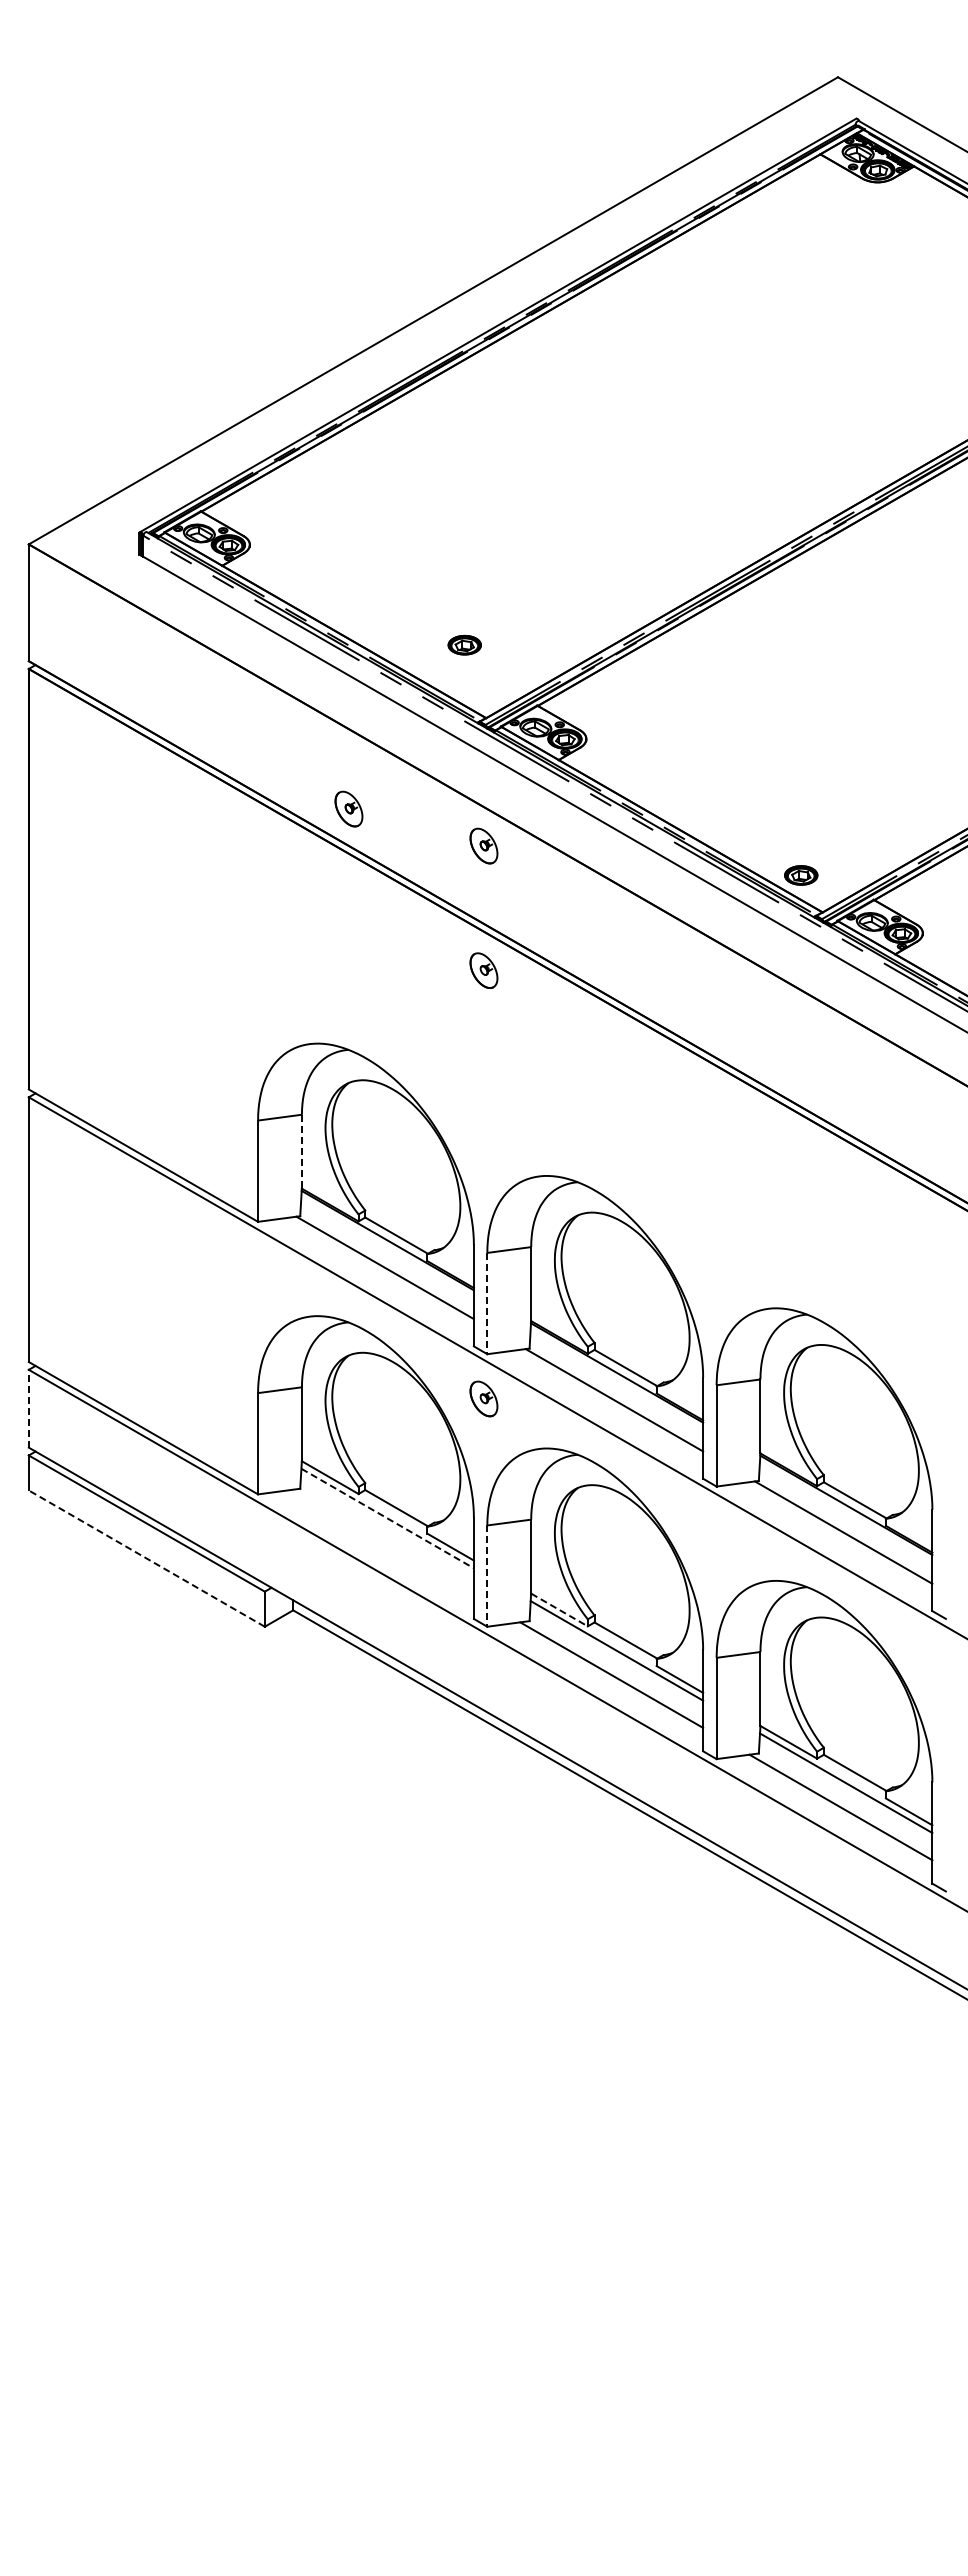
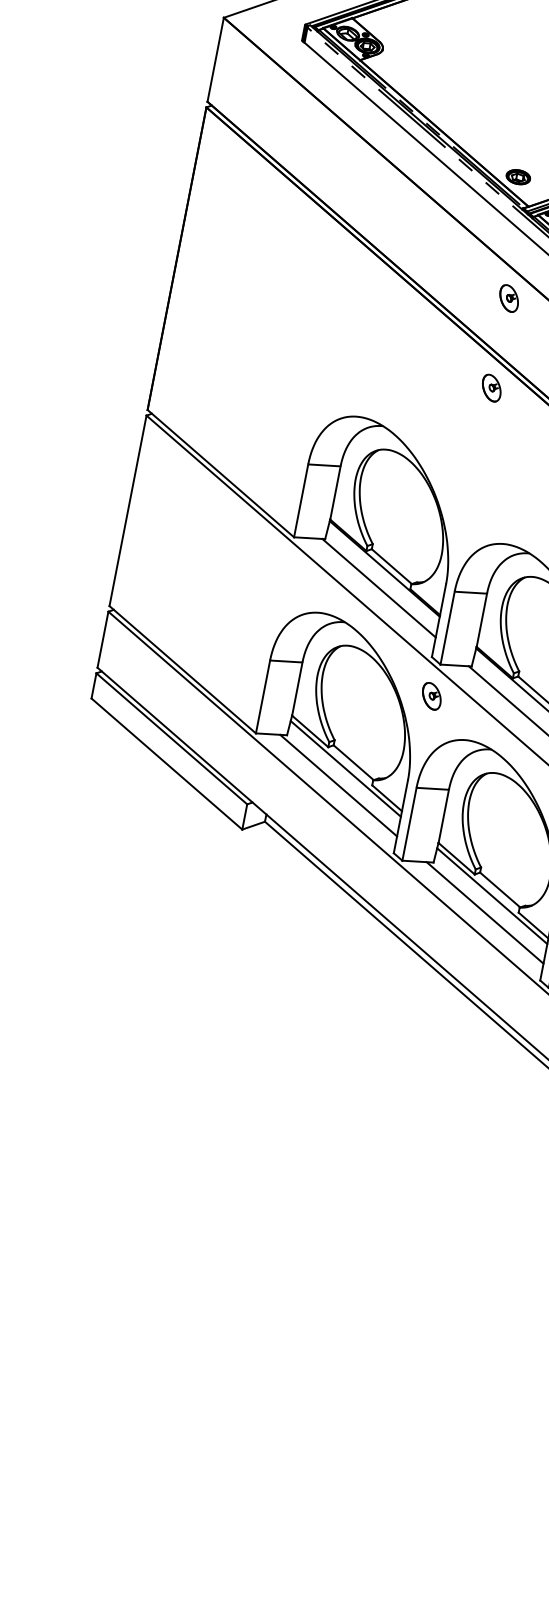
part: (464, 644) -> (518, 176), moved
part: (348, 808) -> (416, 252), removed
line: (301, 1152) -> (335, 493), dashed -> solid
line: (487, 1303) -> (447, 628), dashed -> solid
line: (28, 1408) -> (102, 639), dashed -> solid
line: (387, 1518) -> (345, 768), dashed -> solid
line: (381, 1542) -> (338, 785), added
line: (146, 1558) -> (166, 763), dashed -> solid
line: (487, 1576) -> (409, 824), dashed -> solid
line: (559, 1610) -> (456, 859), dashed -> solid

